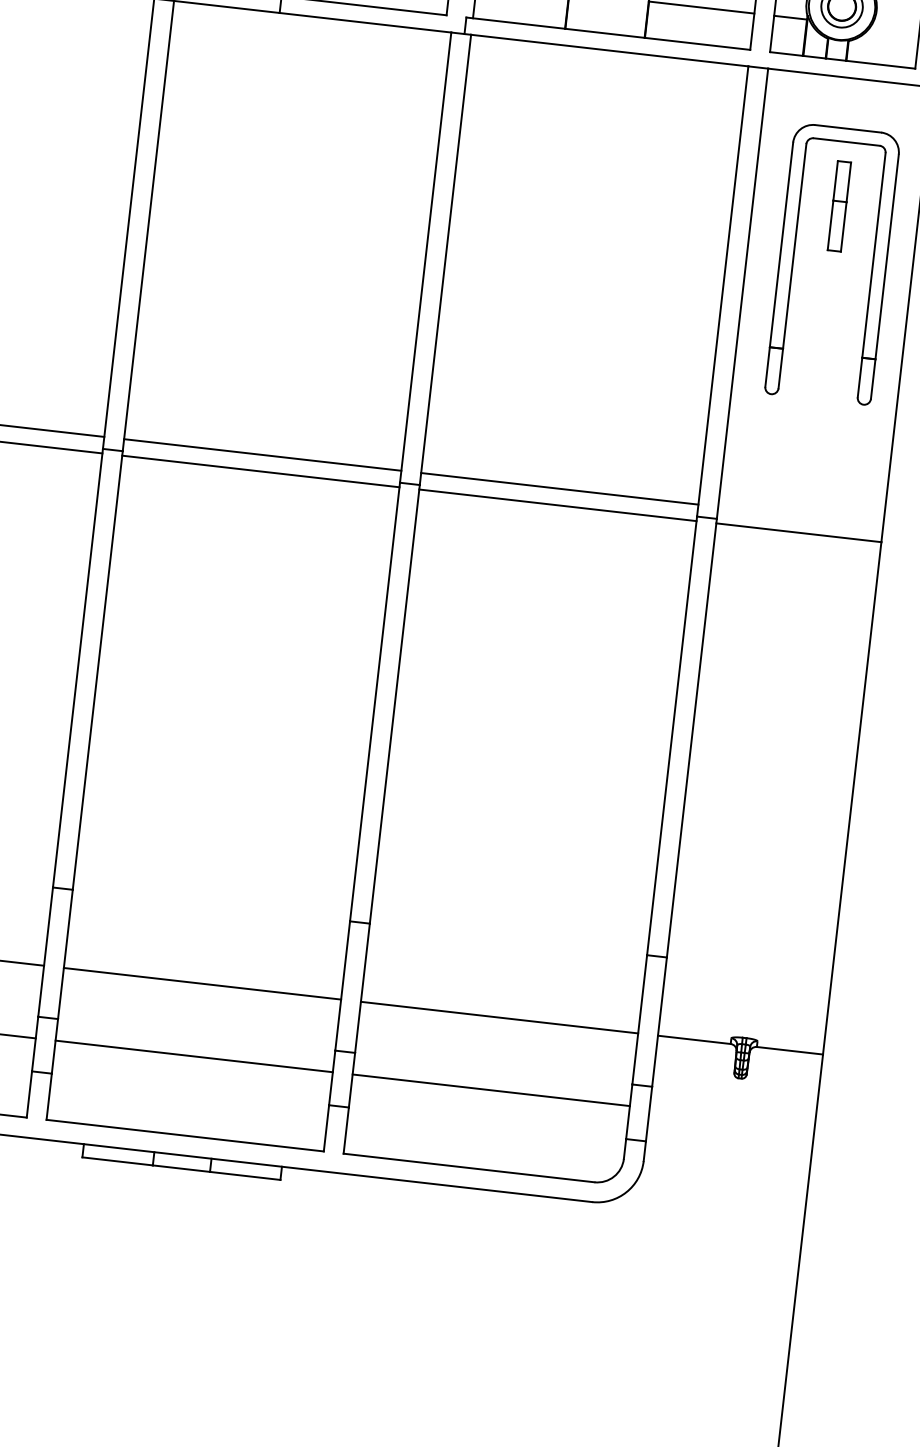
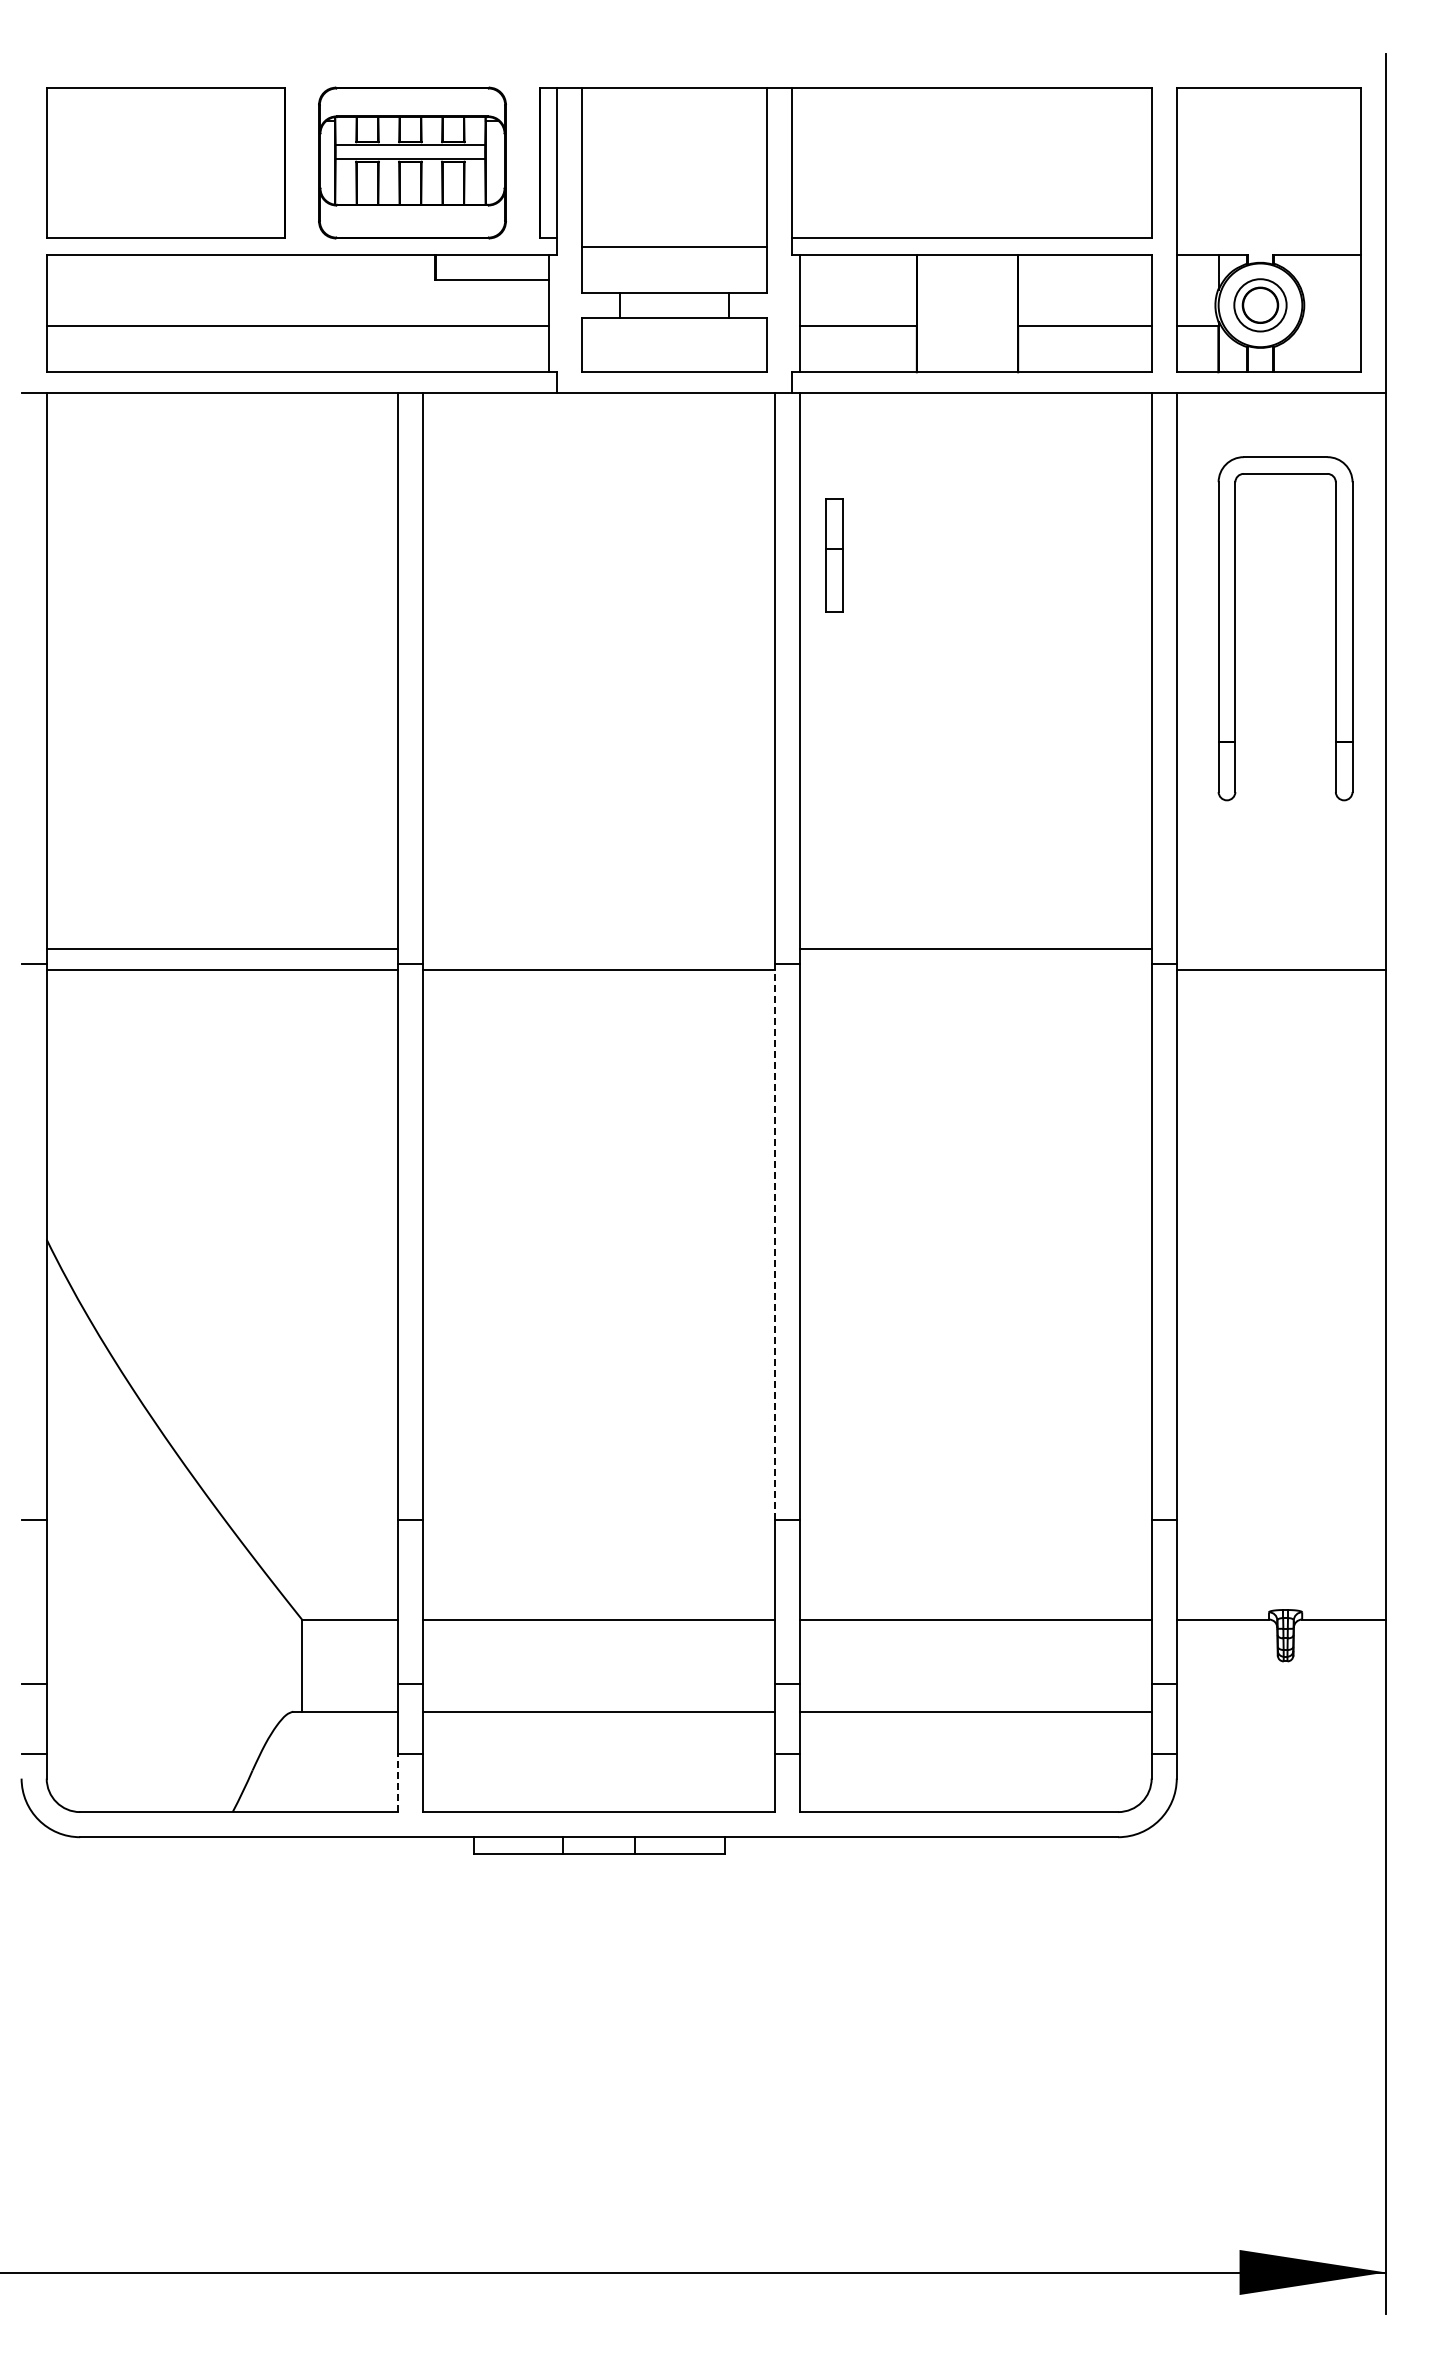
part: (839, 206) -> (834, 555), moved
line: (262, 454) -> (598, 948), removed
line: (557, 504) -> (975, 969), removed
line: (374, 701) -> (774, 1241), solid -> dashed
line: (29, 1094) -> (398, 1782), solid -> dashed

